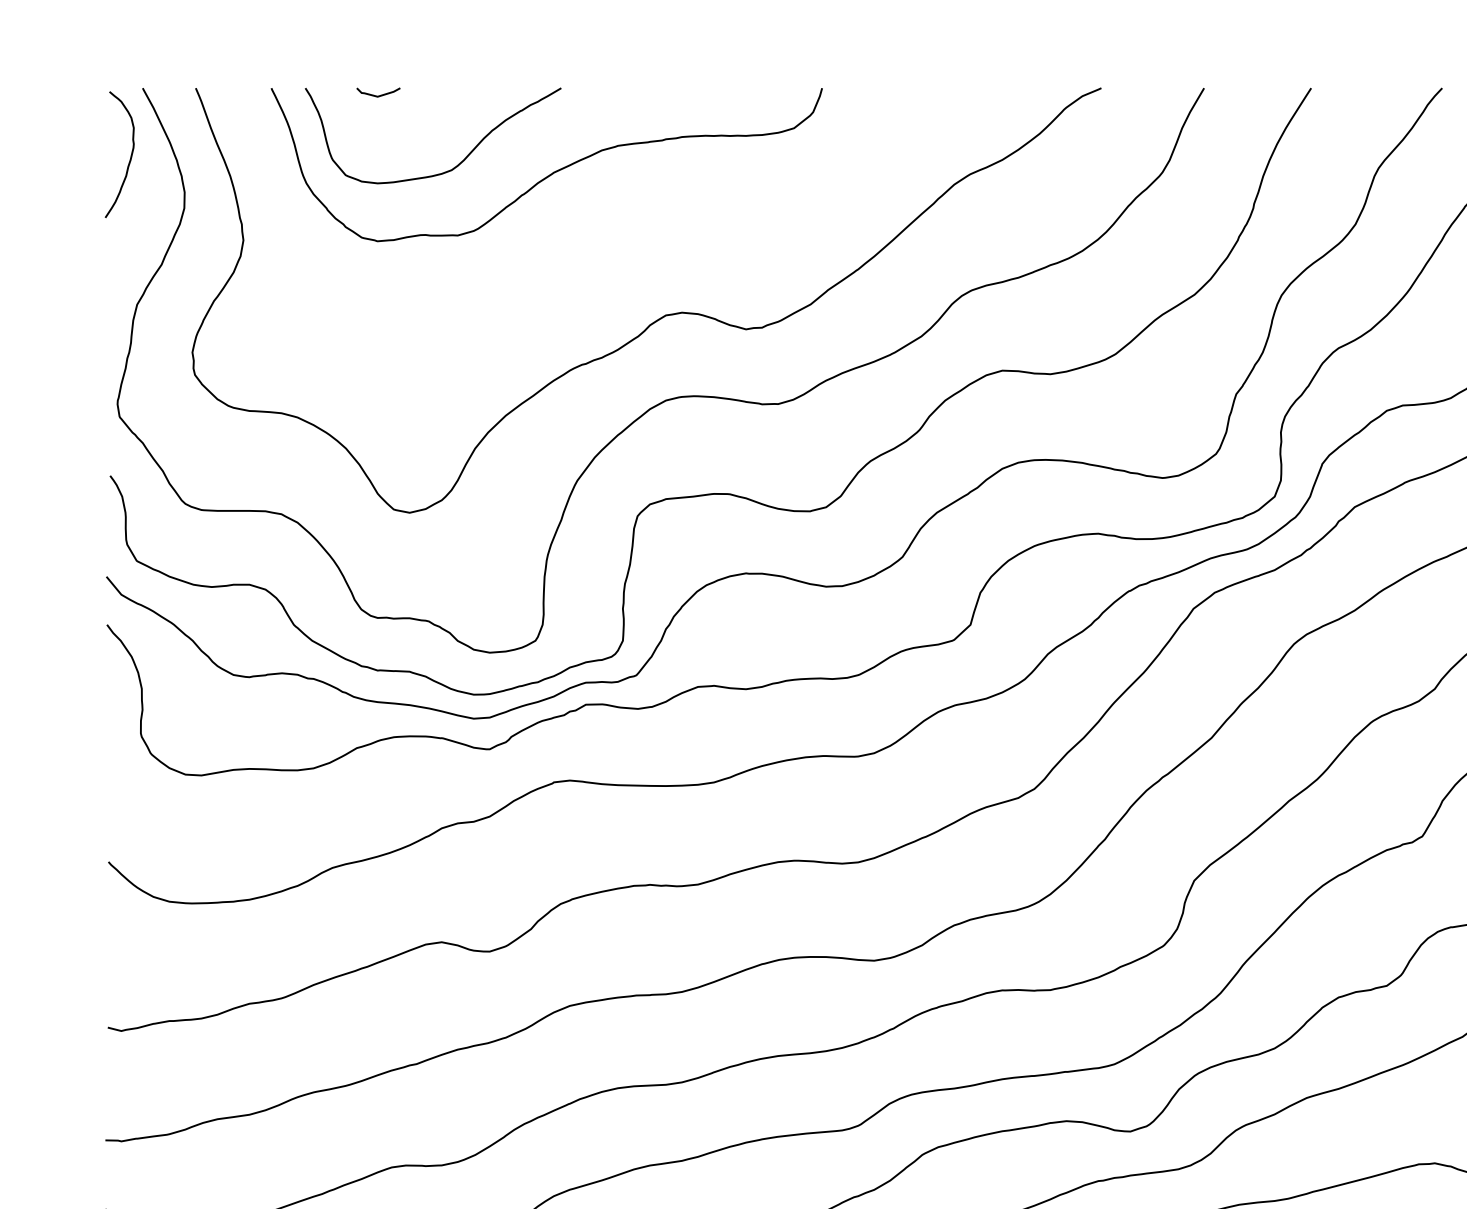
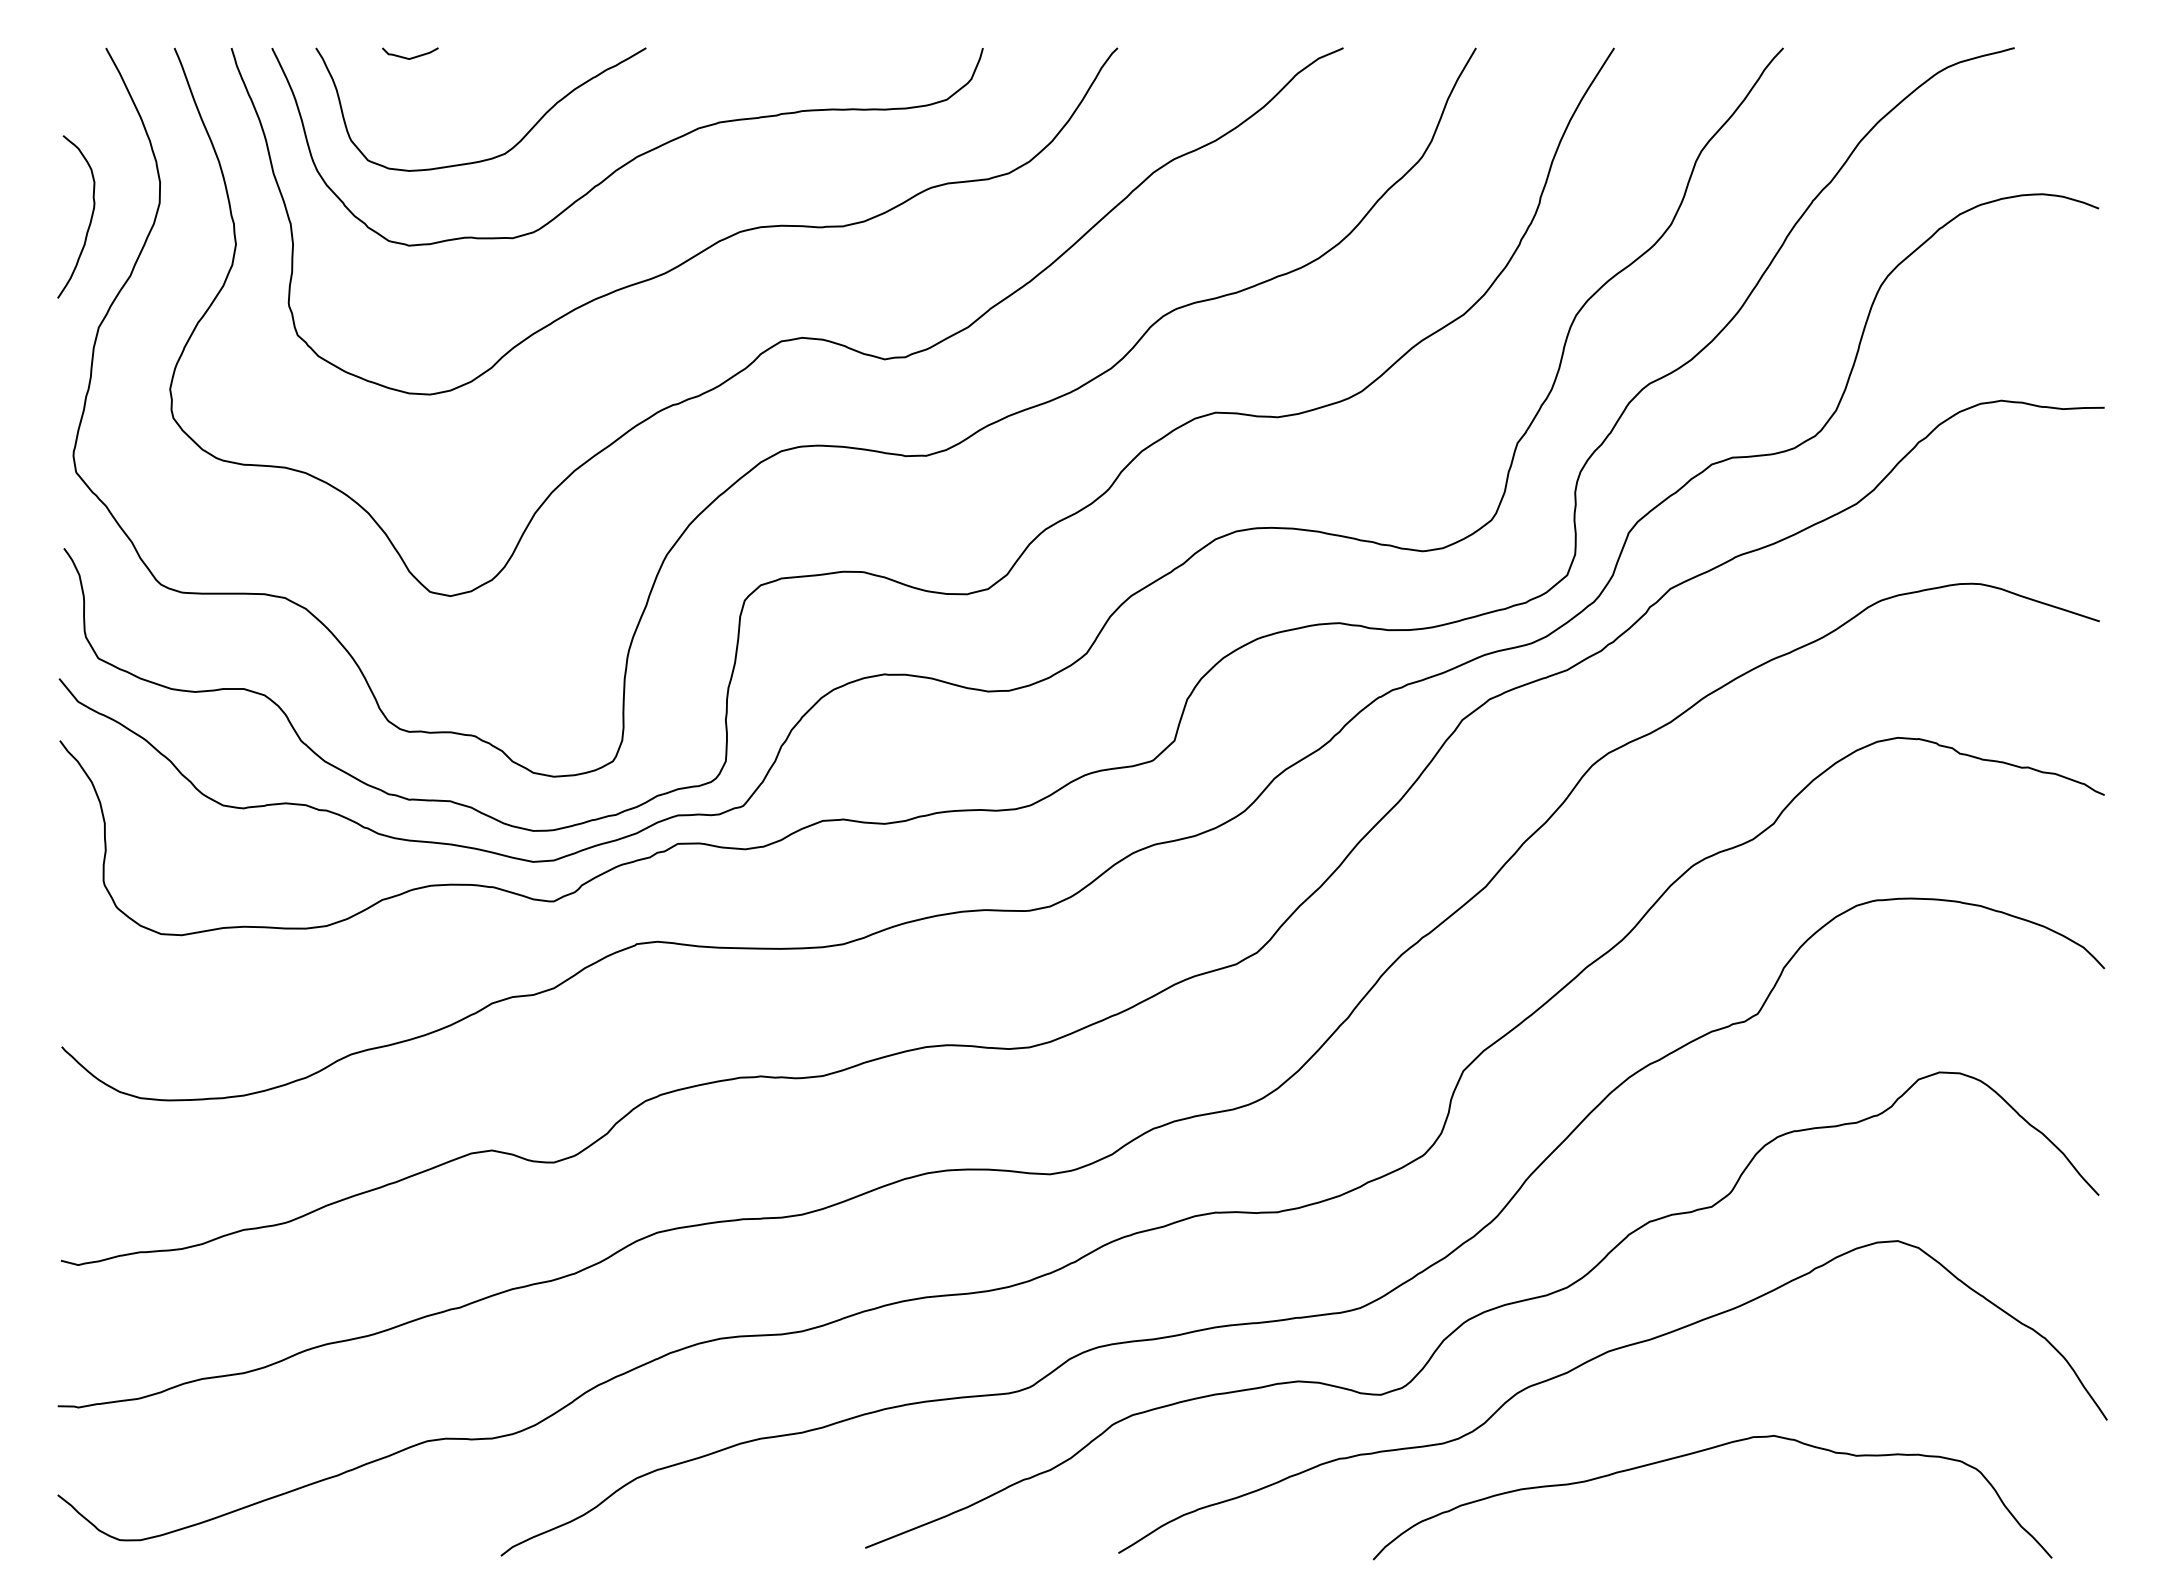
curve: (130, 155) -> (90, 217), moved
curve: (597, 248) -> (693, 255), added

